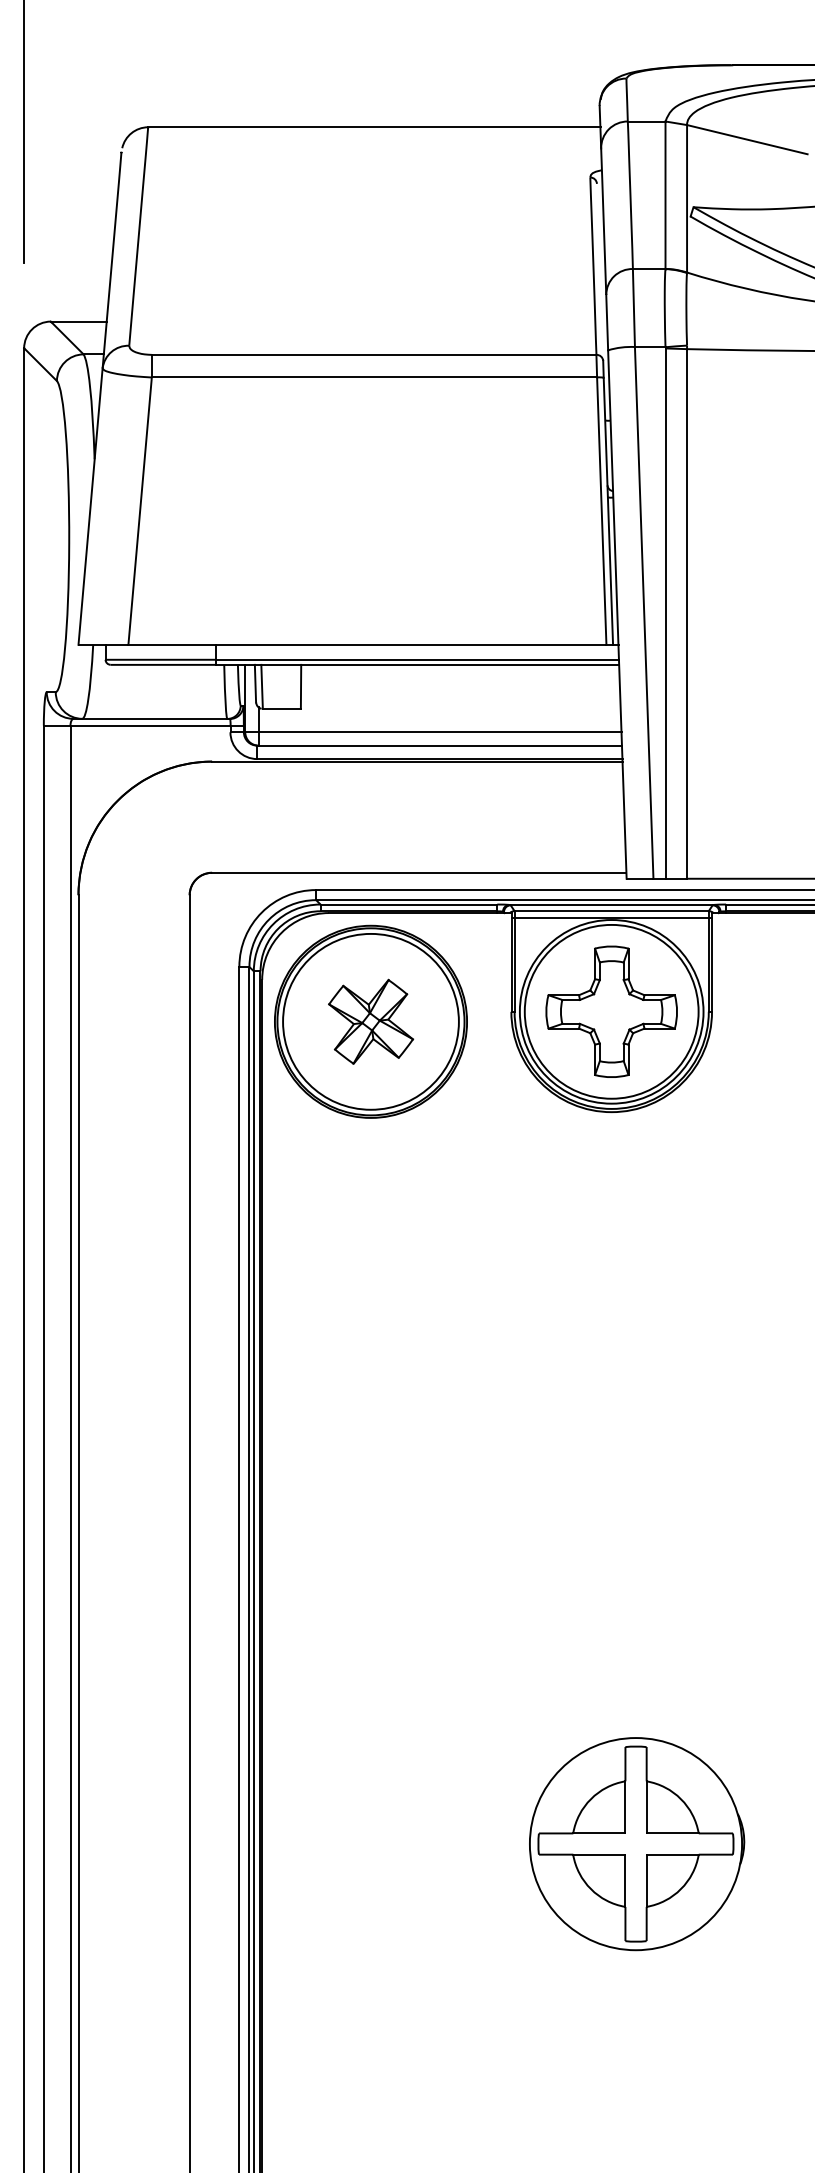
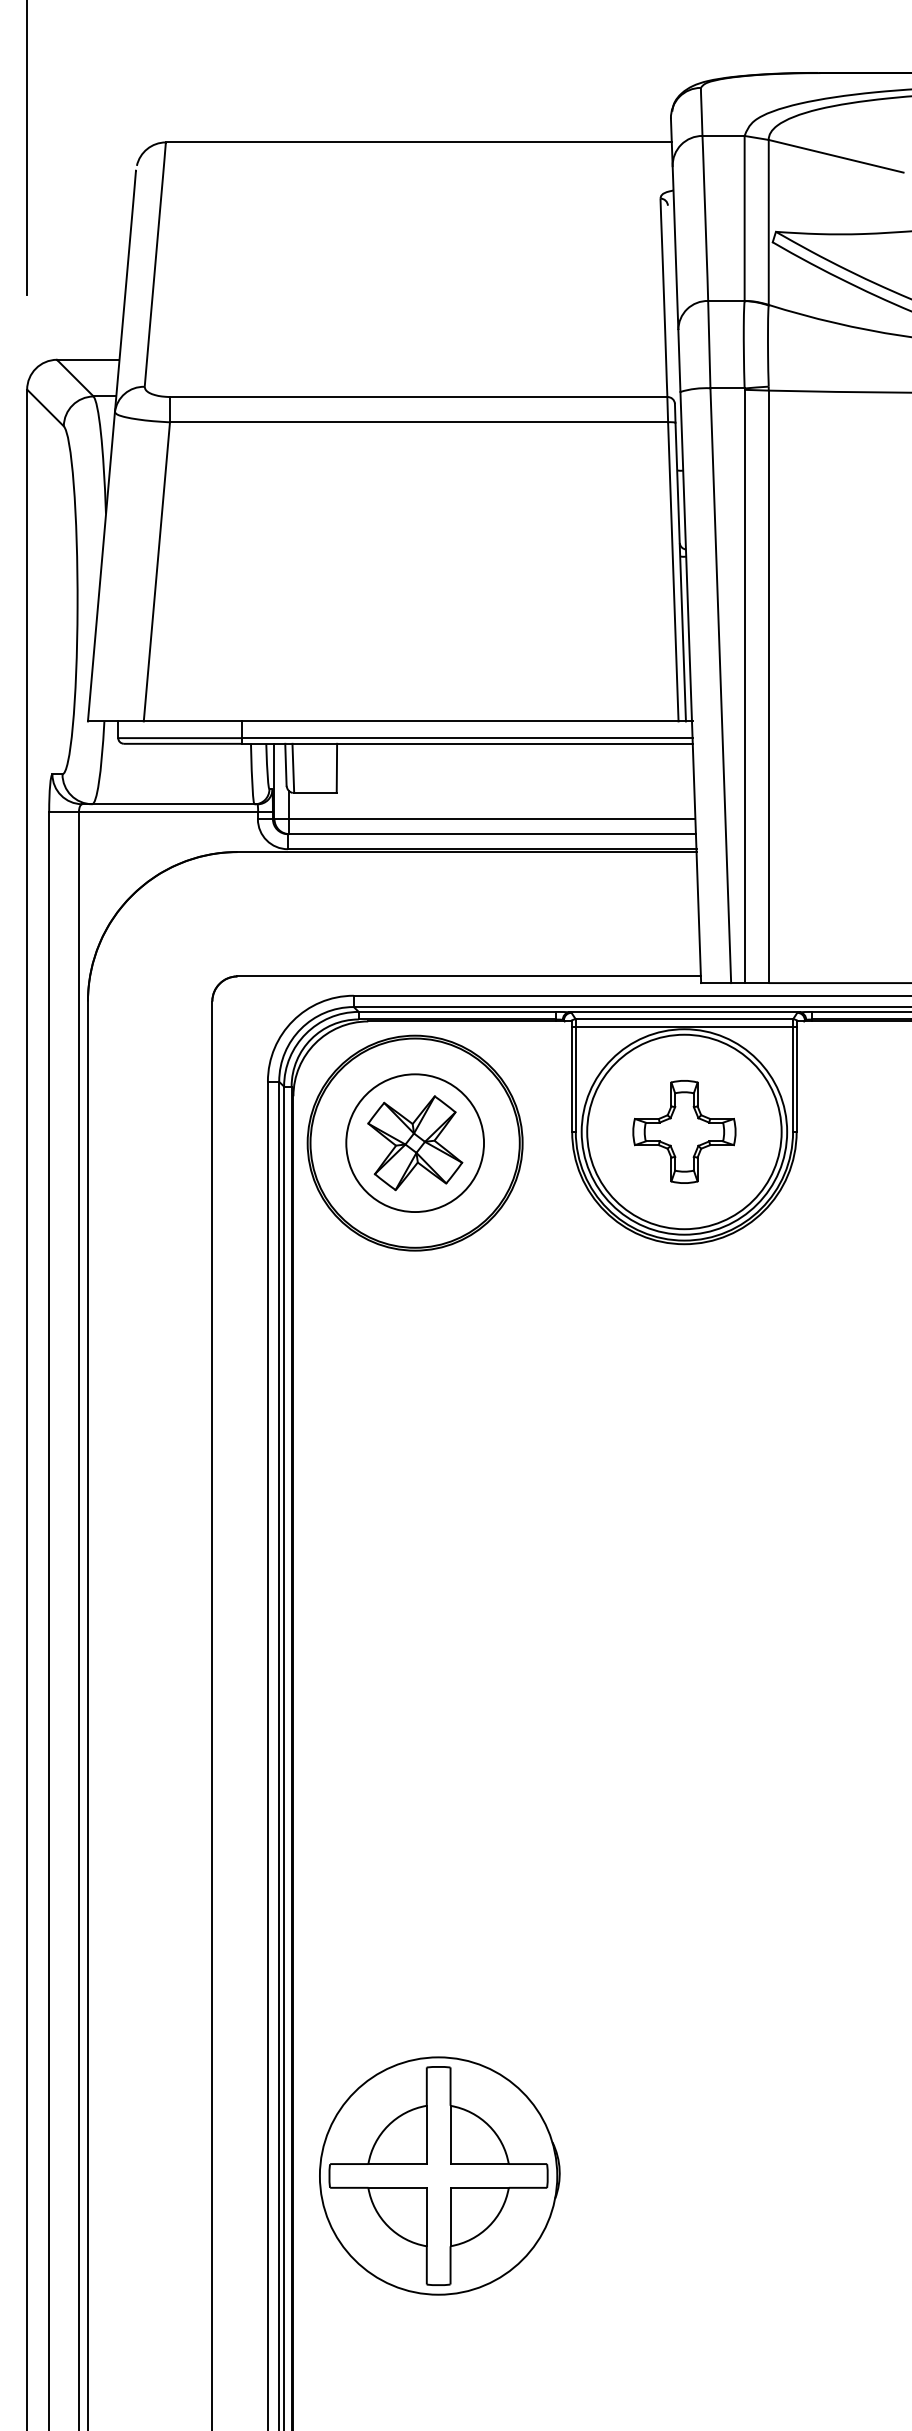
part: (611, 1011) -> (684, 1131), size x0.7
circle: (370, 1021) -> (414, 1142), size x0.7
part: (636, 1843) -> (439, 2175), moved

